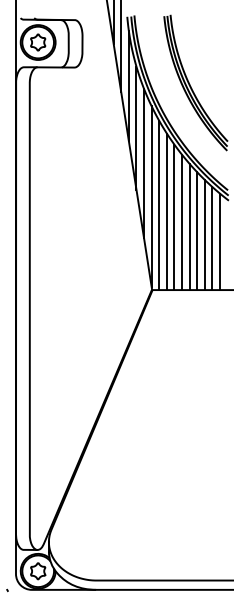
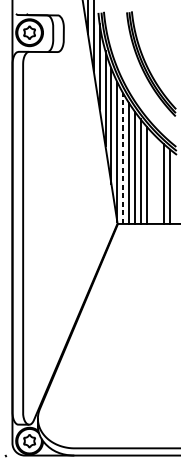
line: (159, 205) -> (123, 158), solid -> dashed
line: (197, 231) -> (152, 178), removed
line: (204, 235) -> (158, 181), removed

